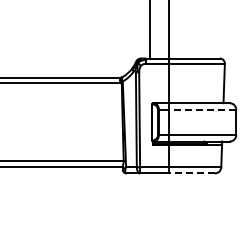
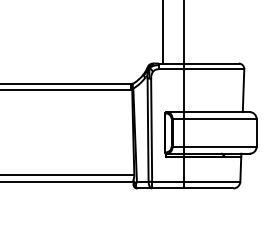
line: (202, 109) -> (219, 118), dashed -> solid
line: (192, 173) -> (209, 188), dashed -> solid

